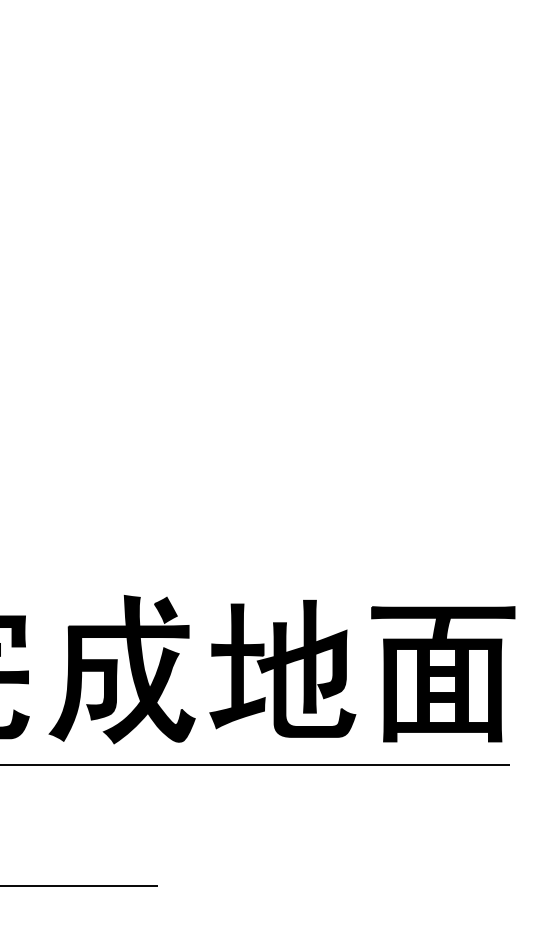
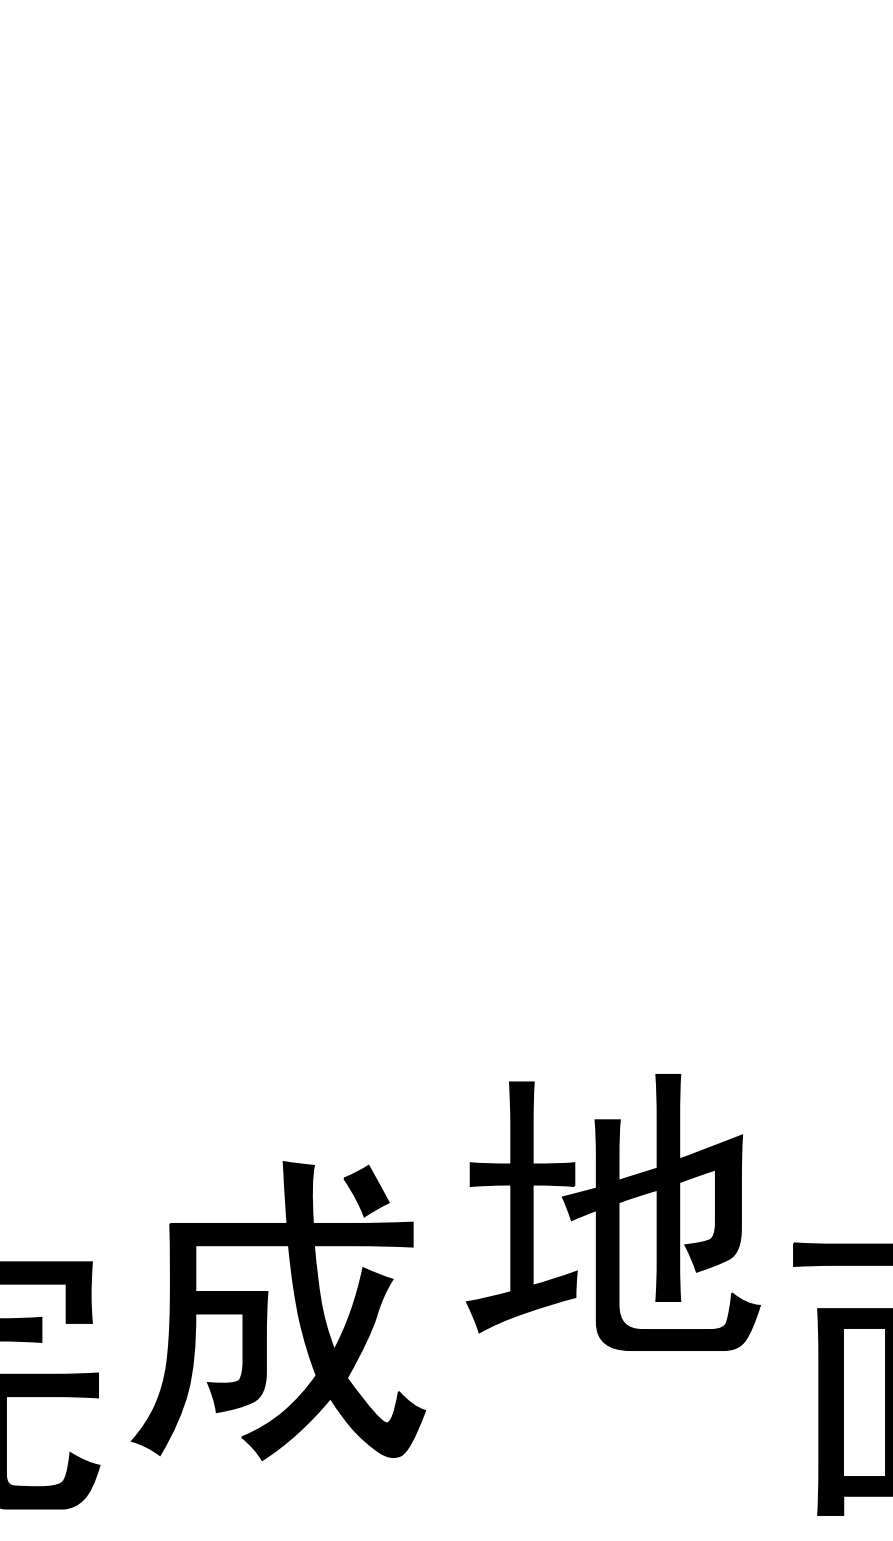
part: (282, 668) -> (612, 1211), moved
part: (121, 669) -> (276, 1310), moved

